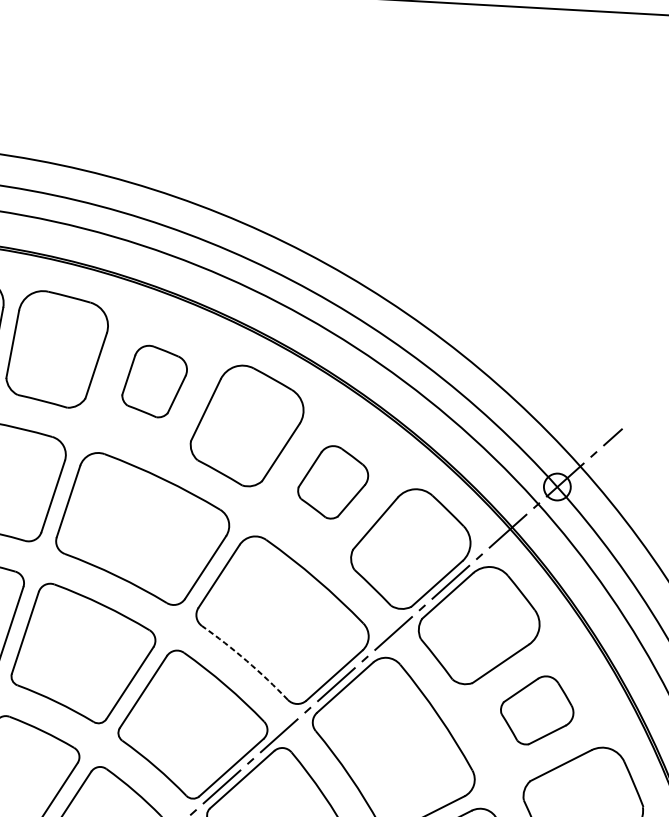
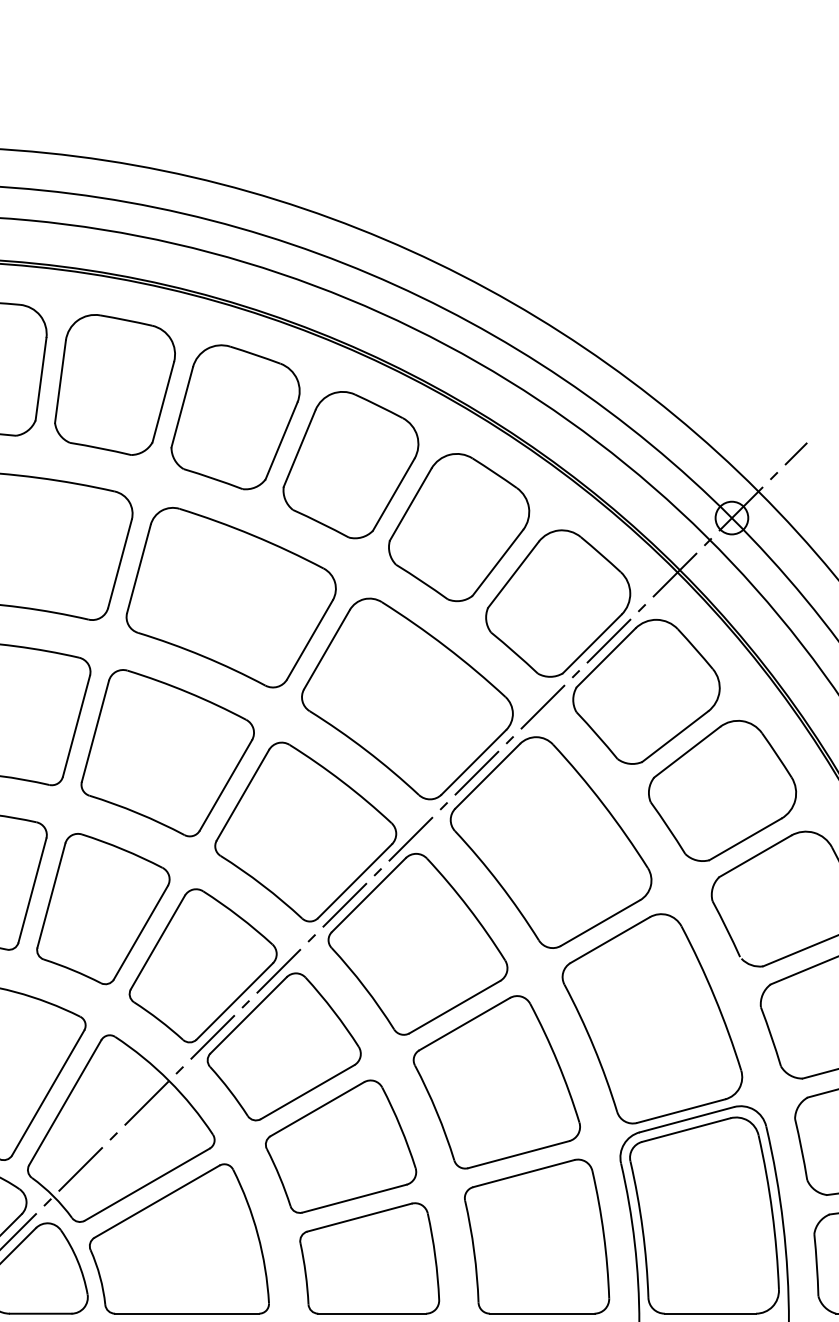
part: (154, 381) -> (235, 417), size x1.67
part: (333, 482) -> (459, 527), size x1.67
arc: (246, 660) -> (366, 750), dashed -> solid
part: (537, 710) -> (722, 790), size x1.67

